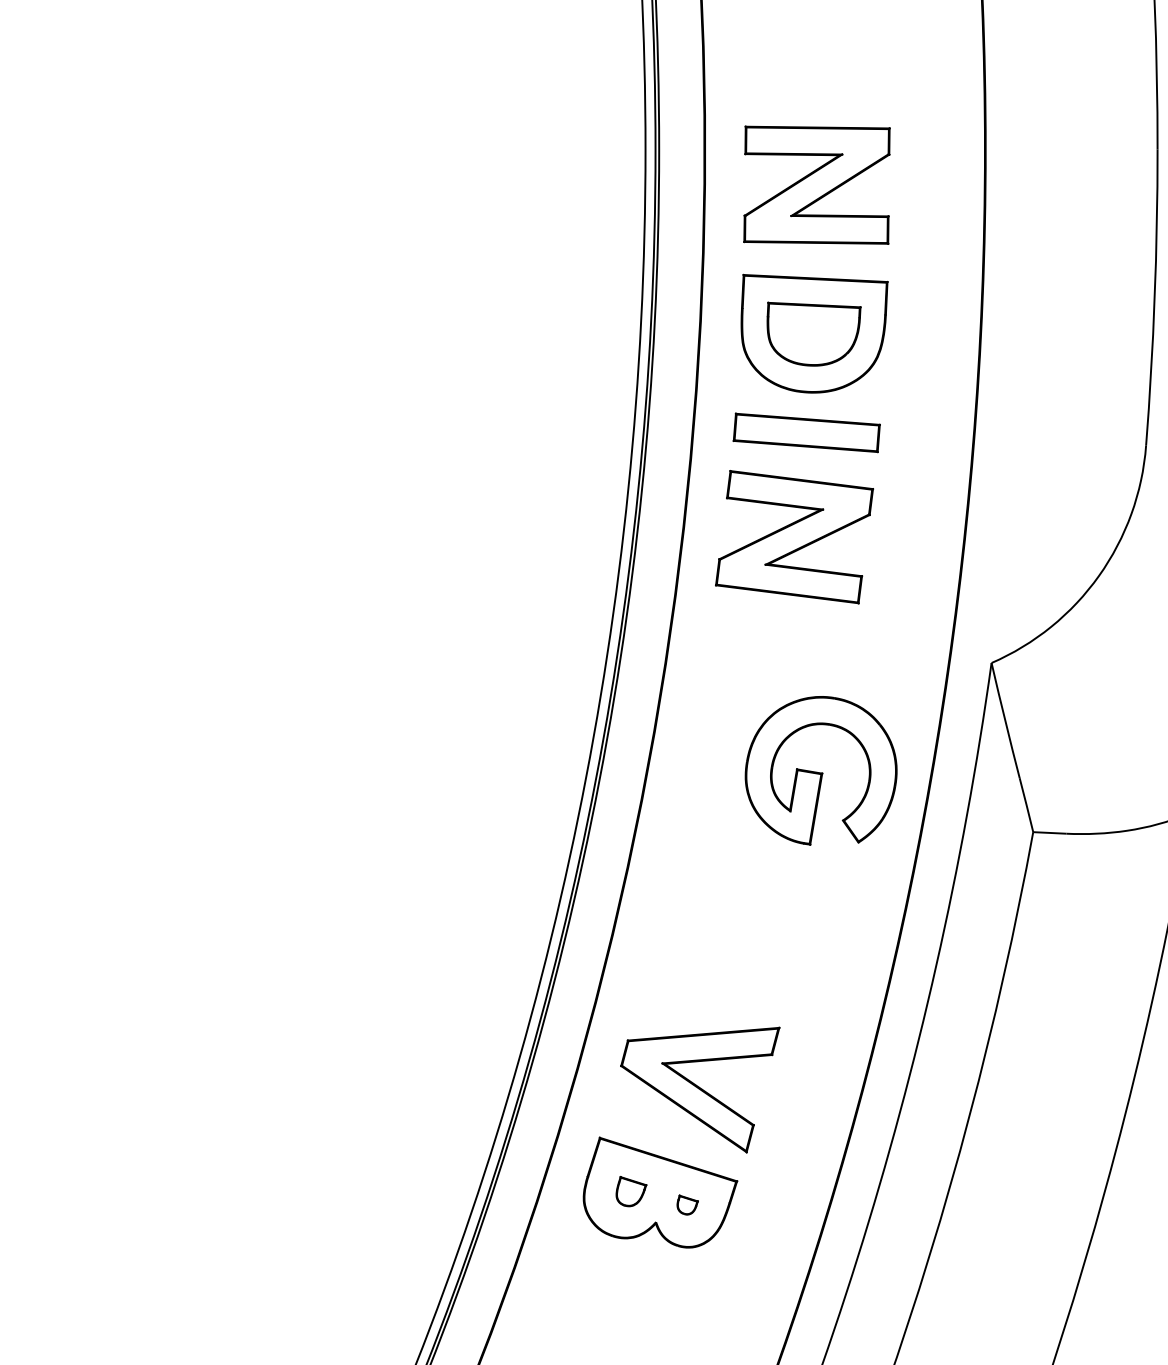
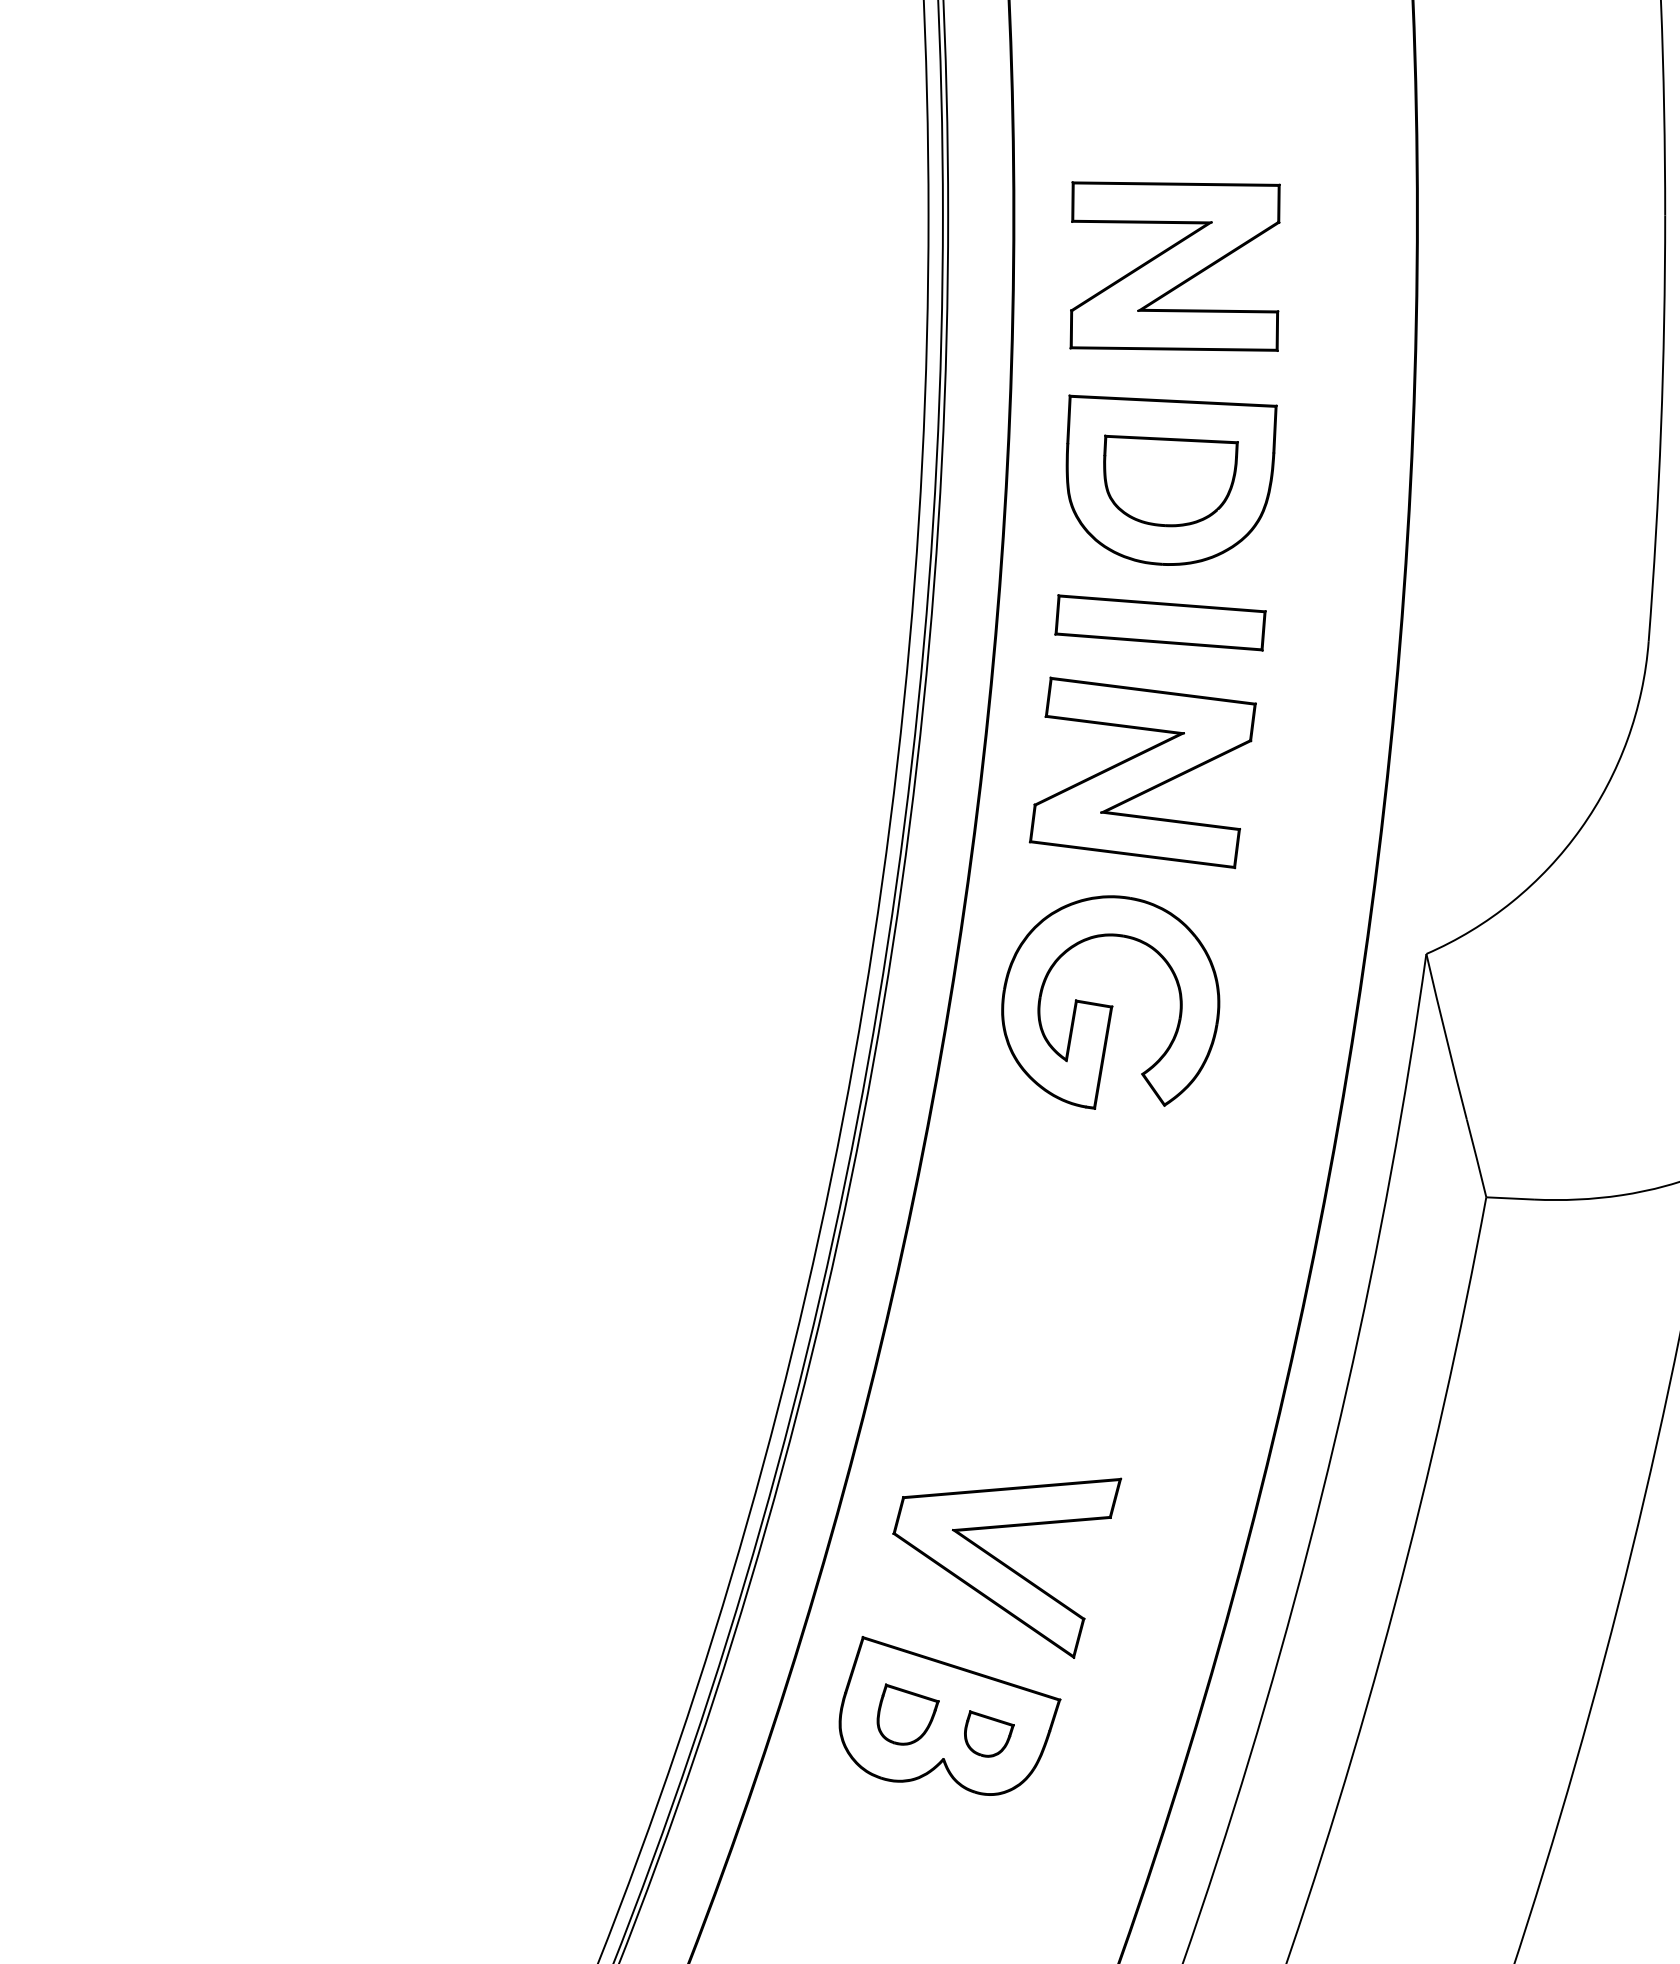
part: (820, 770) -> (1109, 1002), moved
part: (631, 1191) -> (908, 1714), size x1.43
part: (687, 1204) -> (988, 1733), size x1.67

